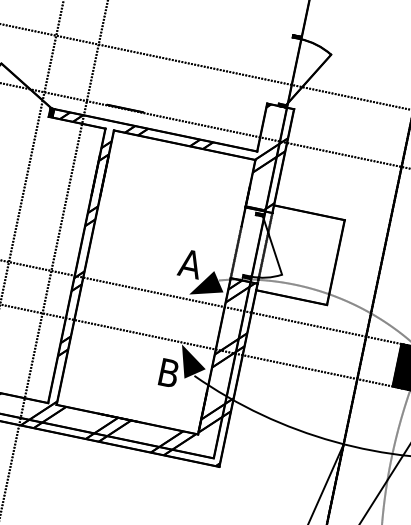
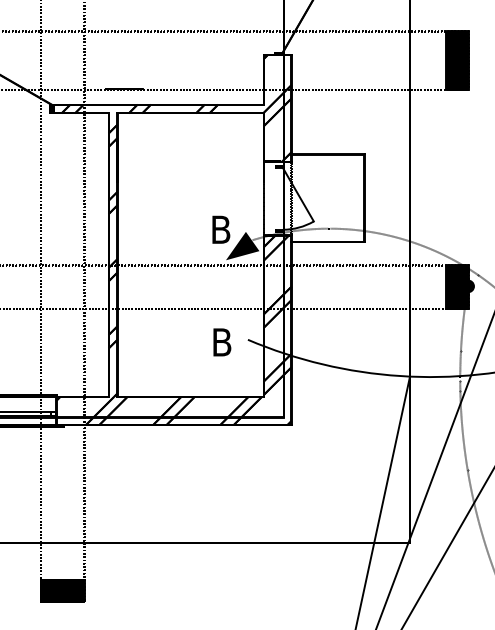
text: (190, 263) -> (220, 229), A -> B
fill: (192, 363) -> (243, 327), removed

